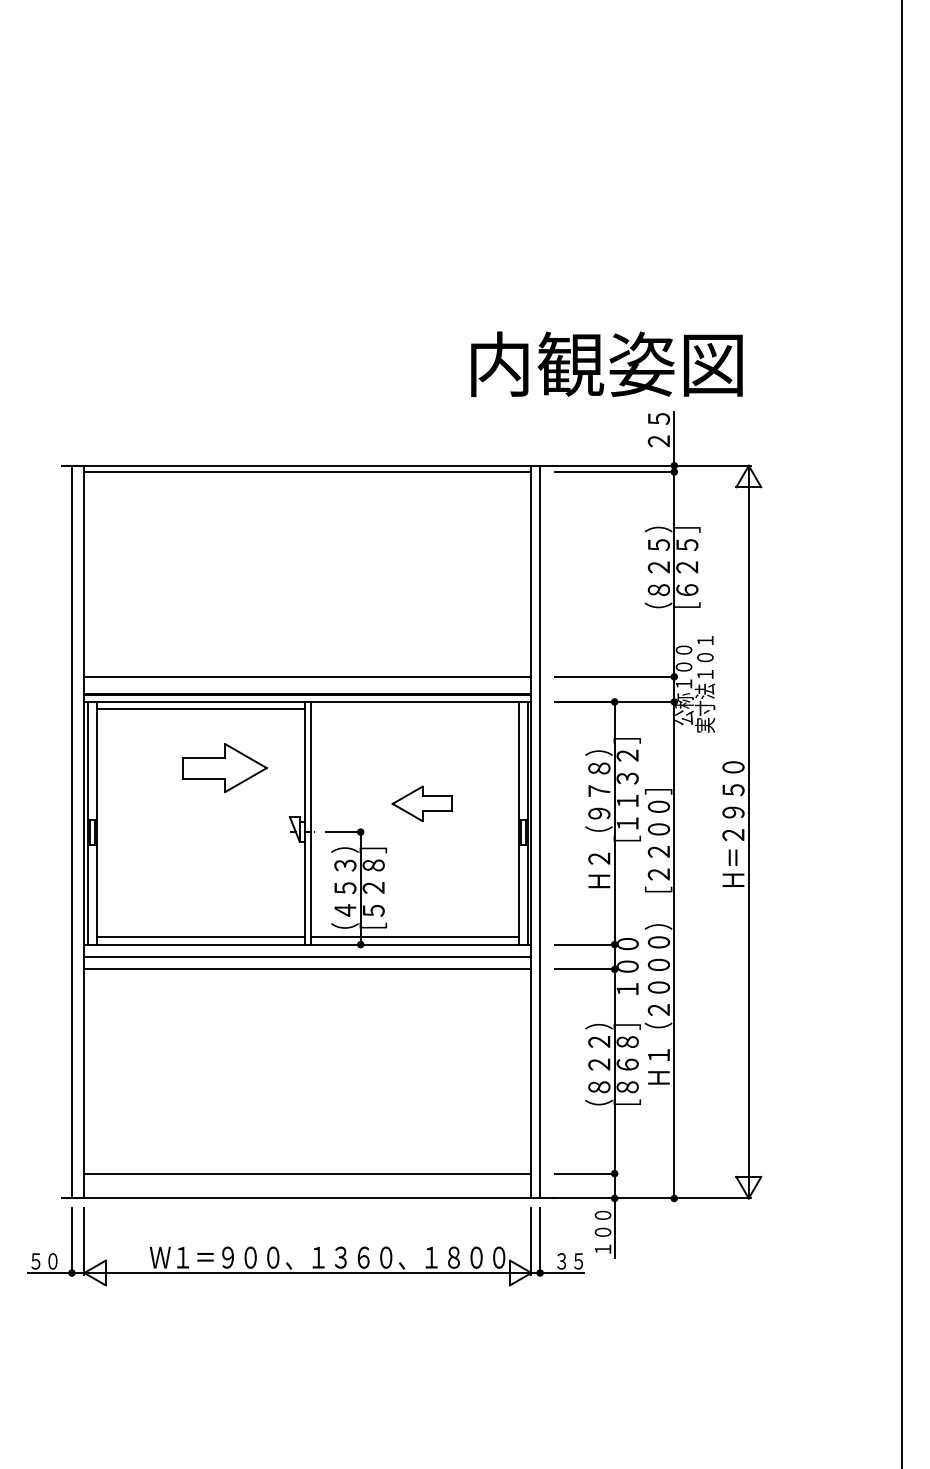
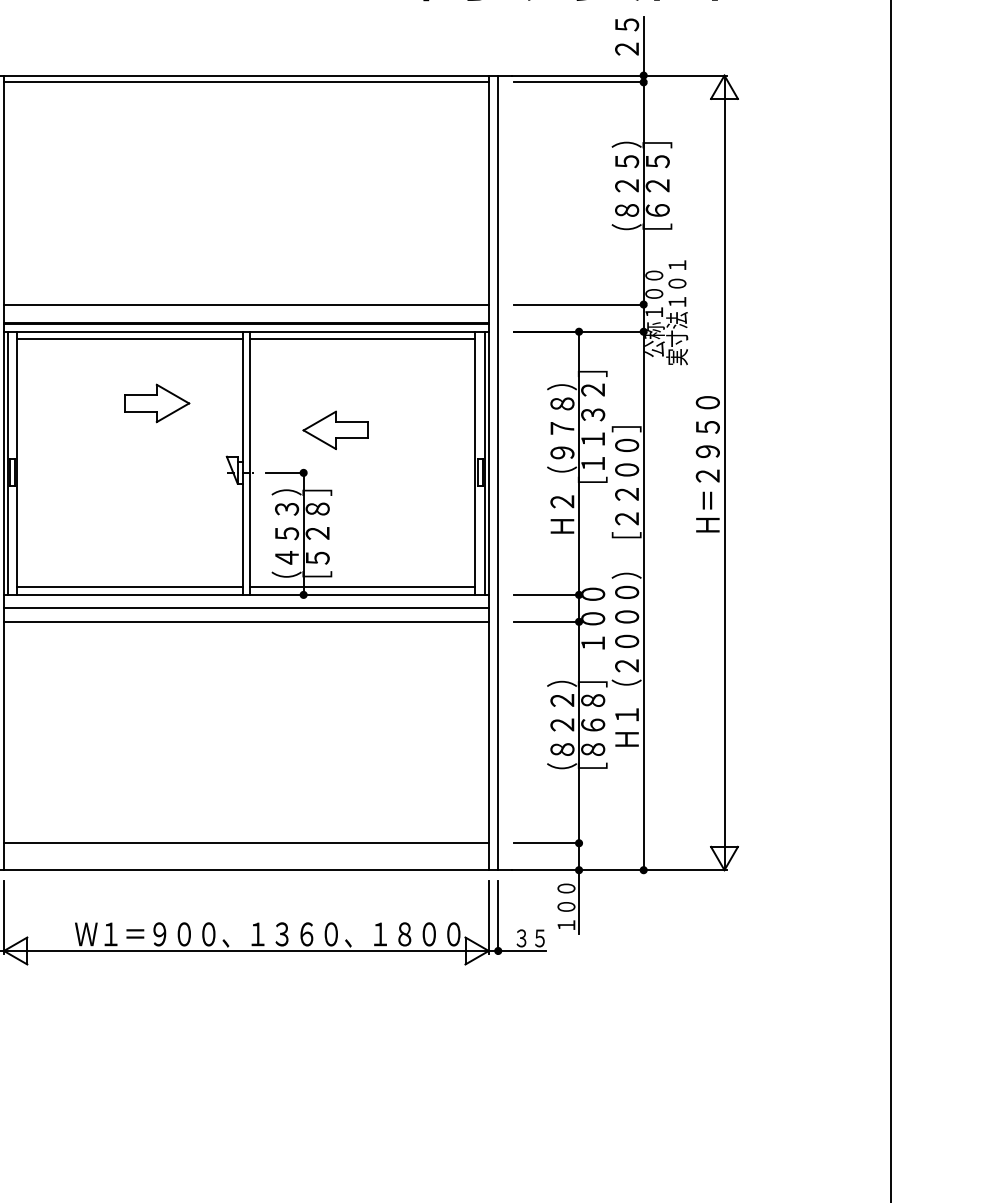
line: (415, 708) -> (363, 338), added
part: (225, 767) -> (157, 402), size x0.71
part: (421, 803) -> (334, 429), moved

